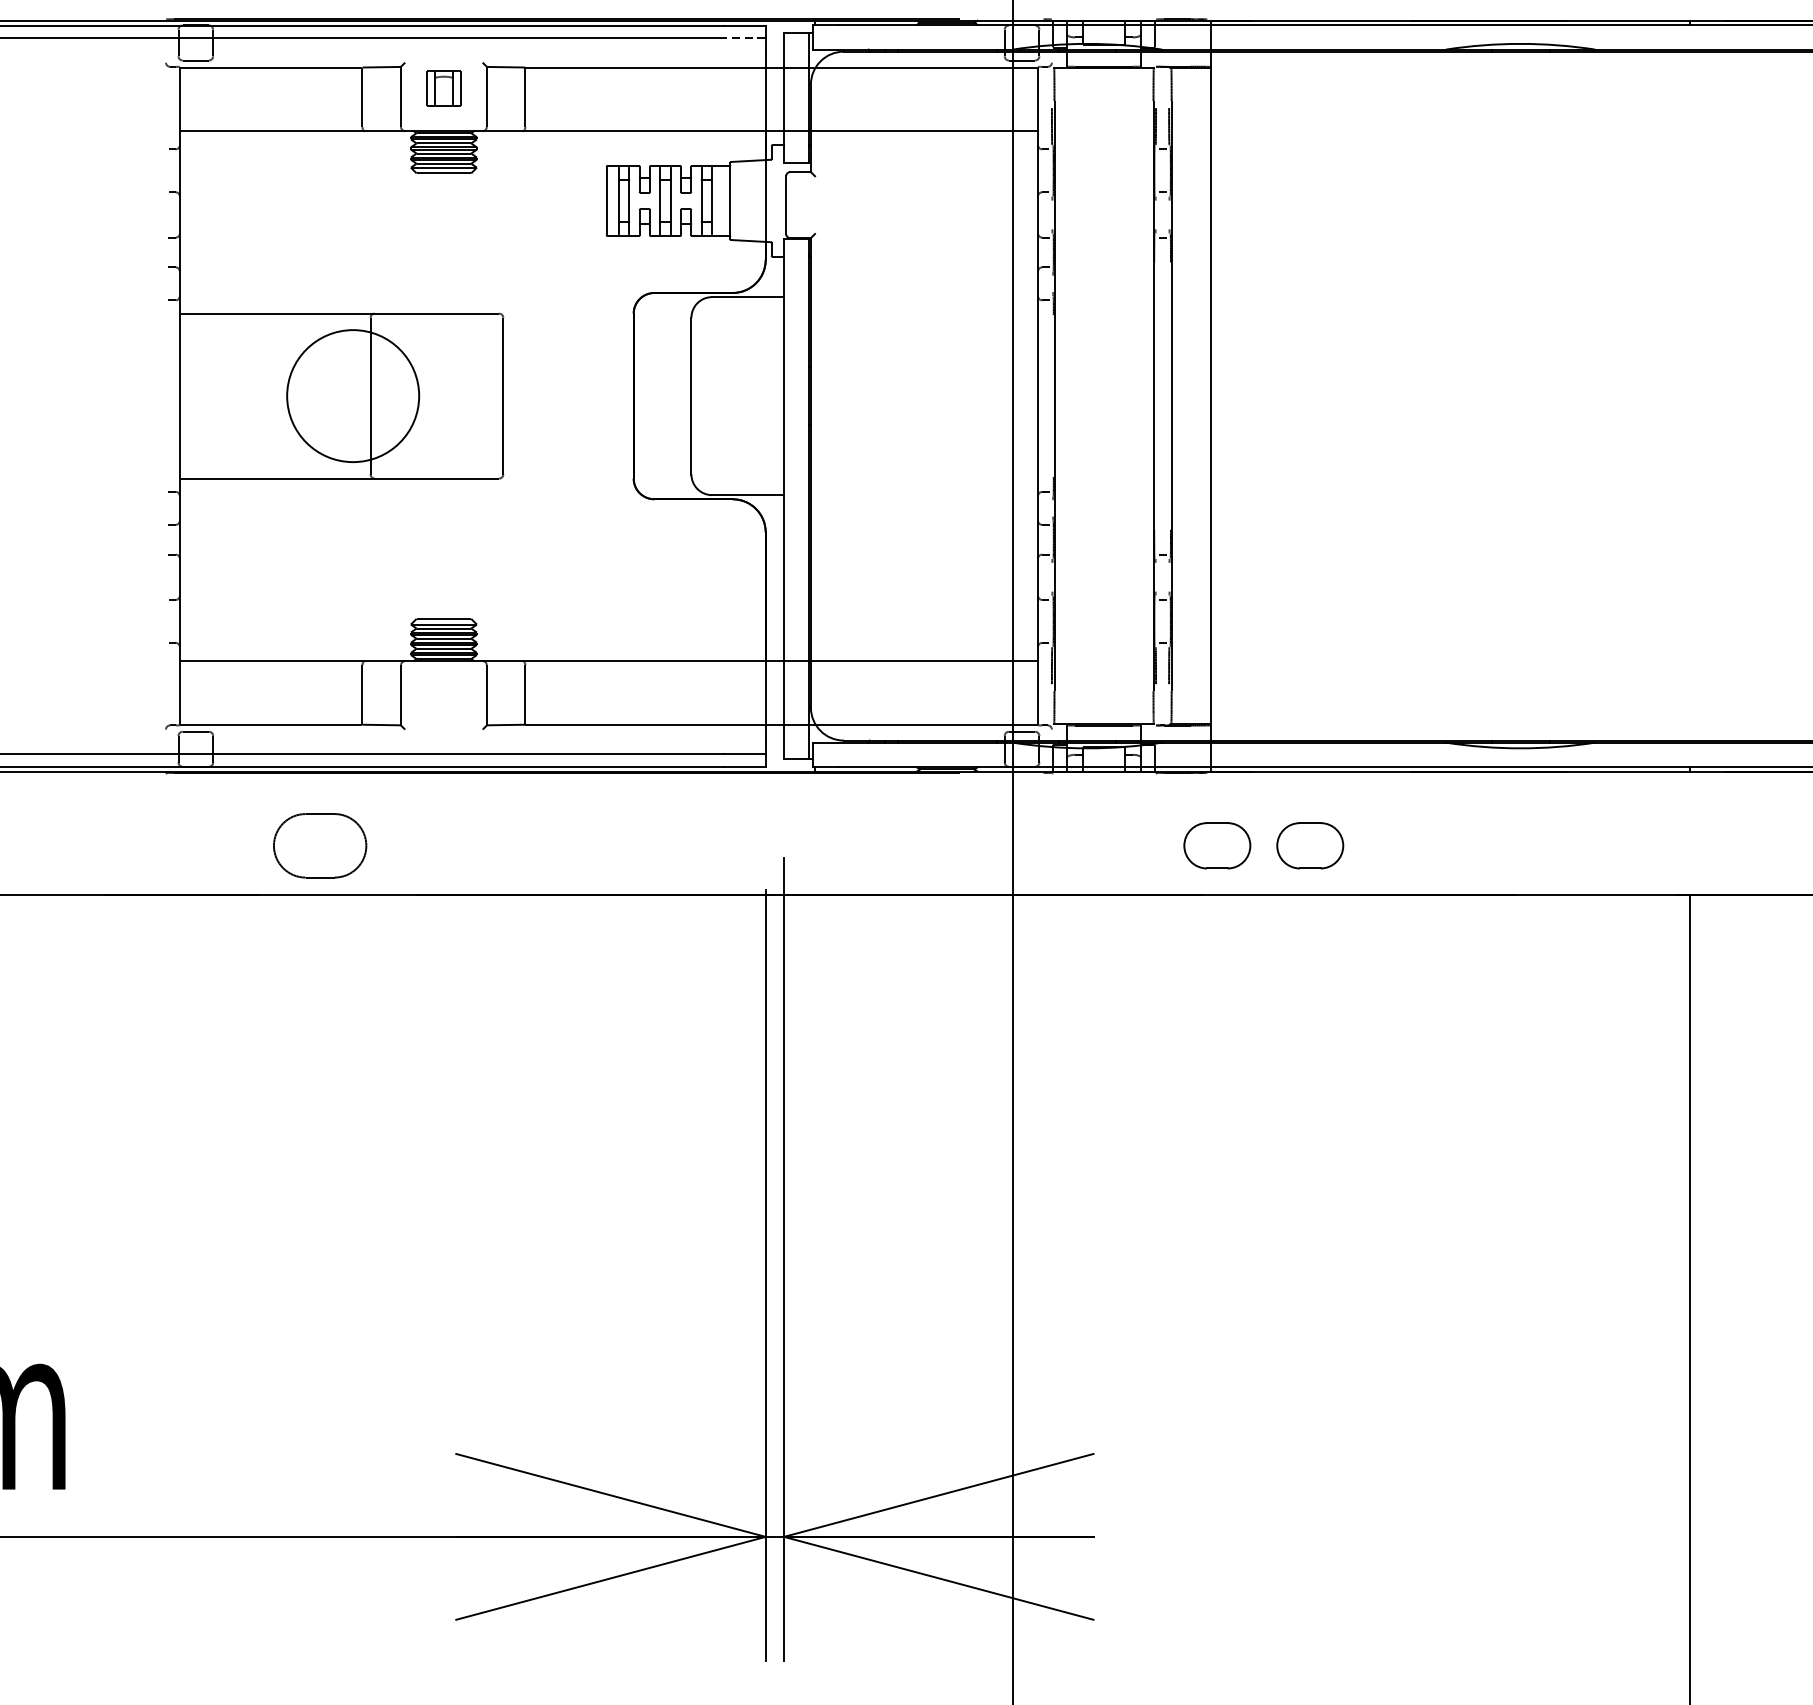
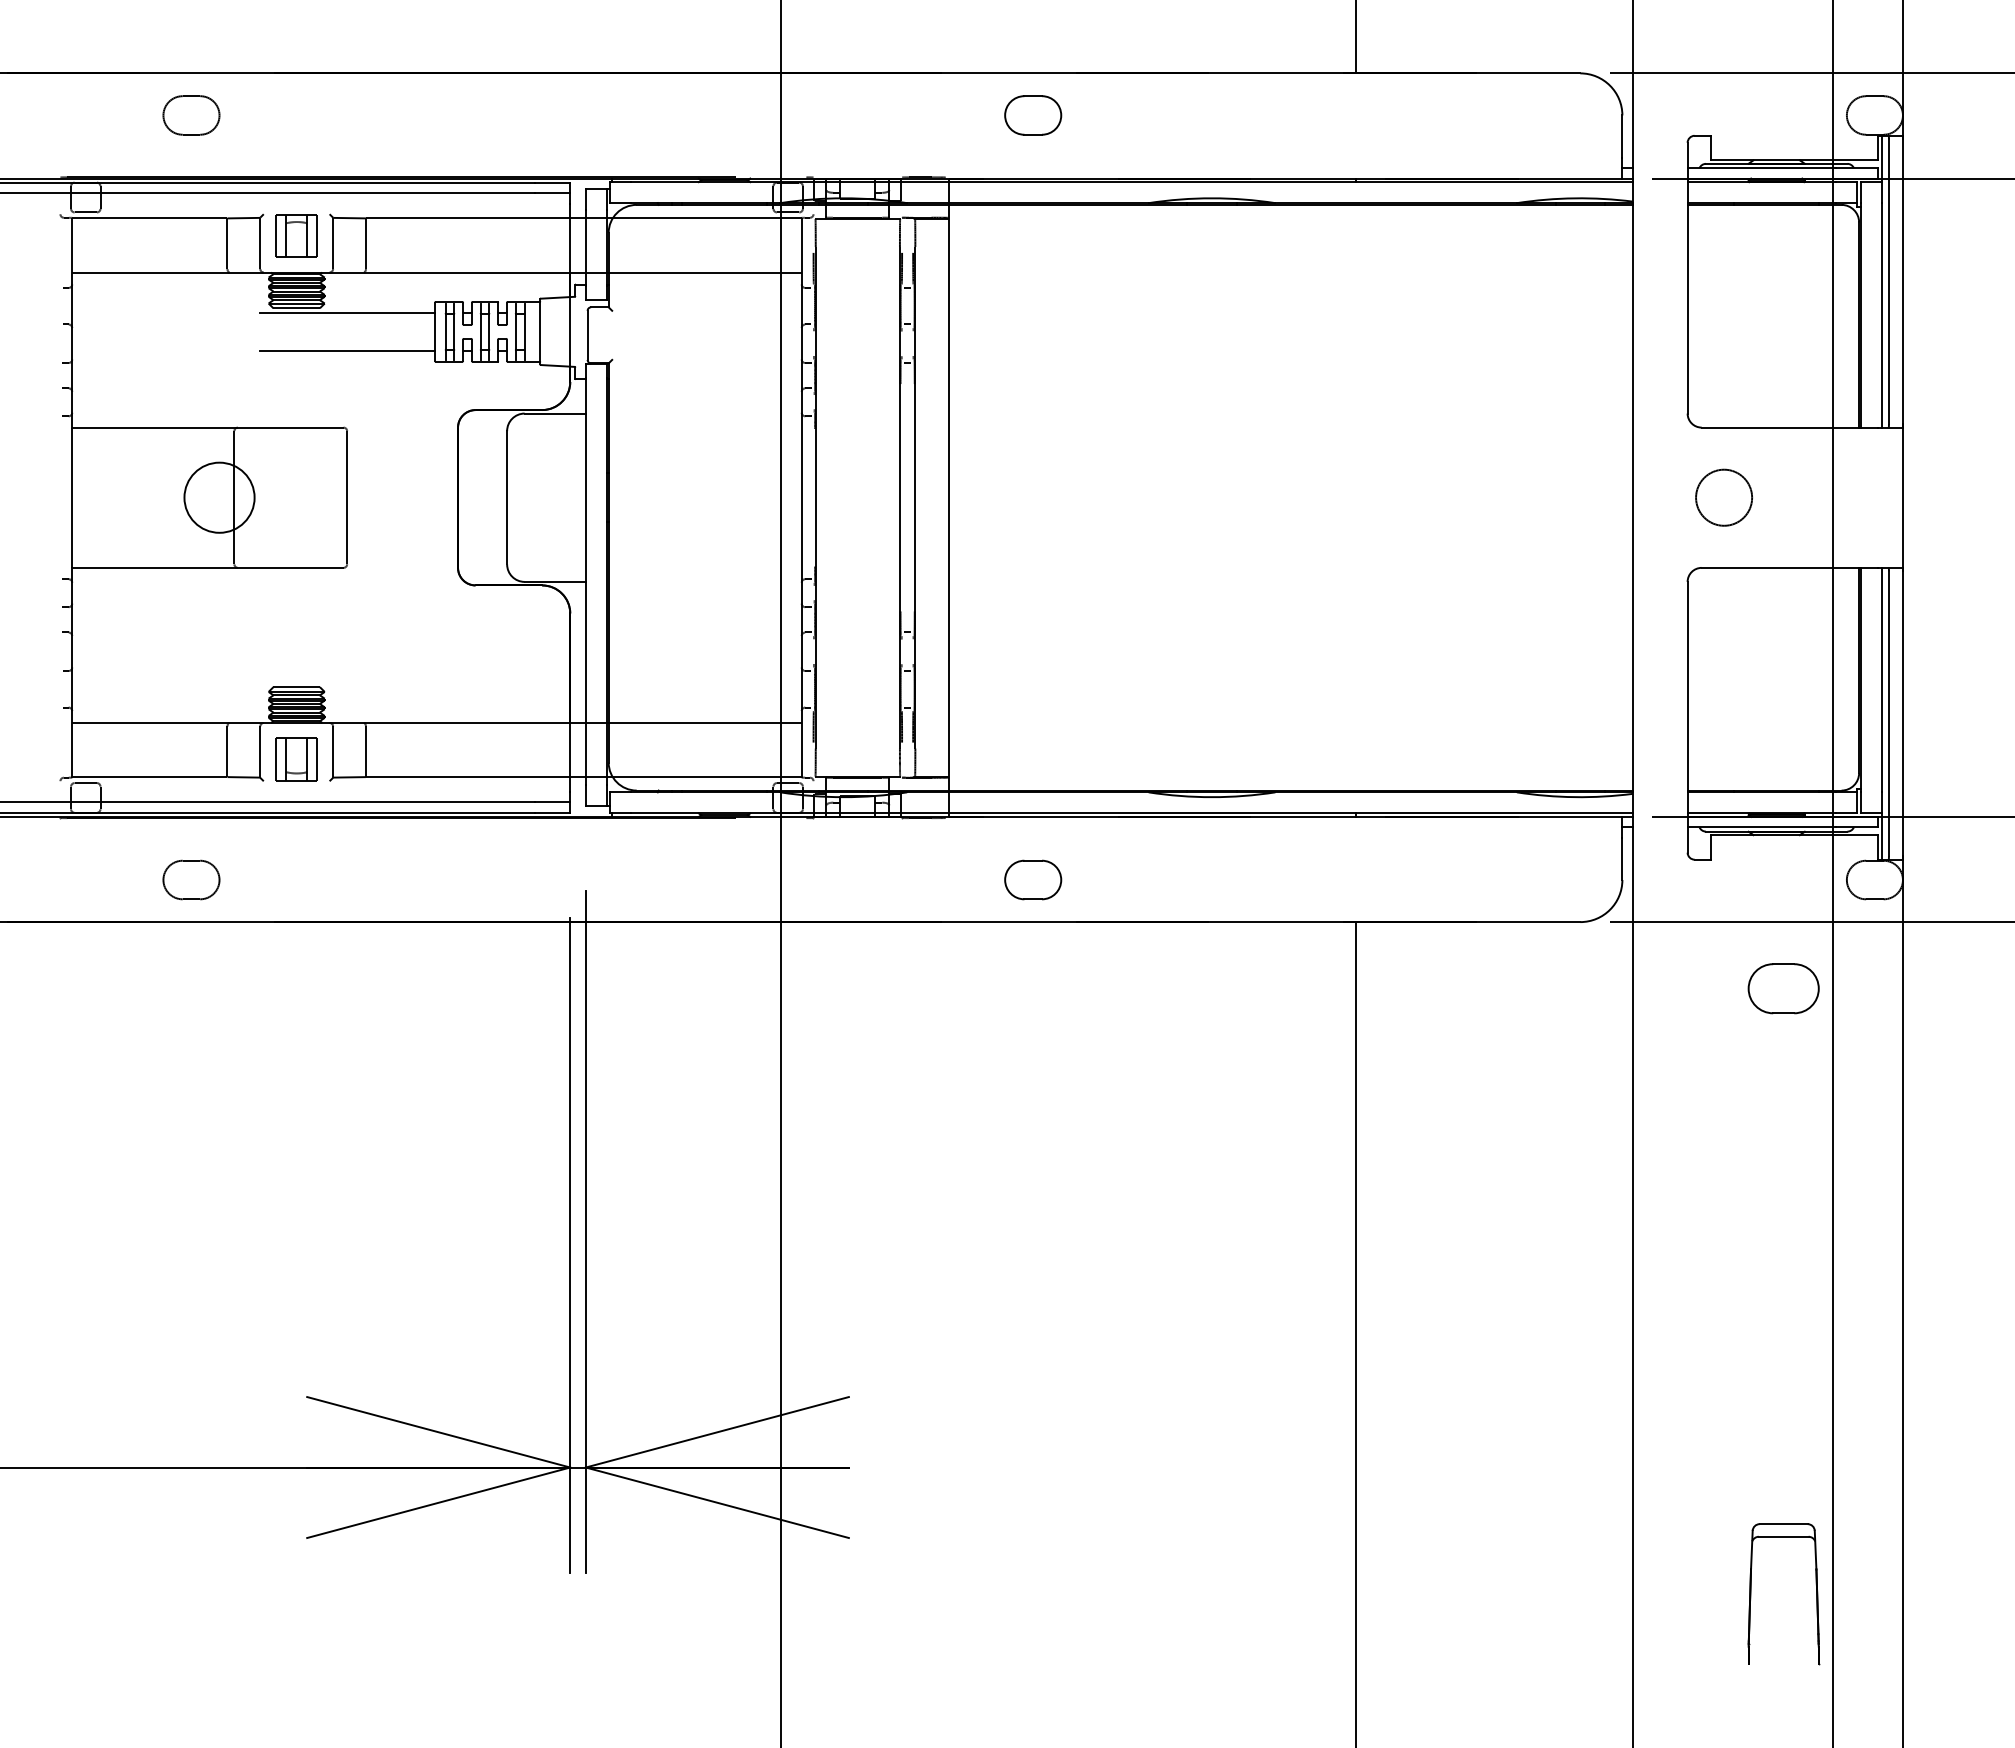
line: (744, 38) -> (552, 193), dashed -> solid
part: (443, 87) -> (296, 235), size x1.43
line: (503, 178) -> (347, 312), added
line: (503, 224) -> (347, 351), added
circle: (353, 395) -> (219, 497), size x0.62
part: (443, 704) -> (296, 759), added
part: (320, 845) -> (191, 879), size x0.71
part: (1217, 845) -> (954, 879), removed

